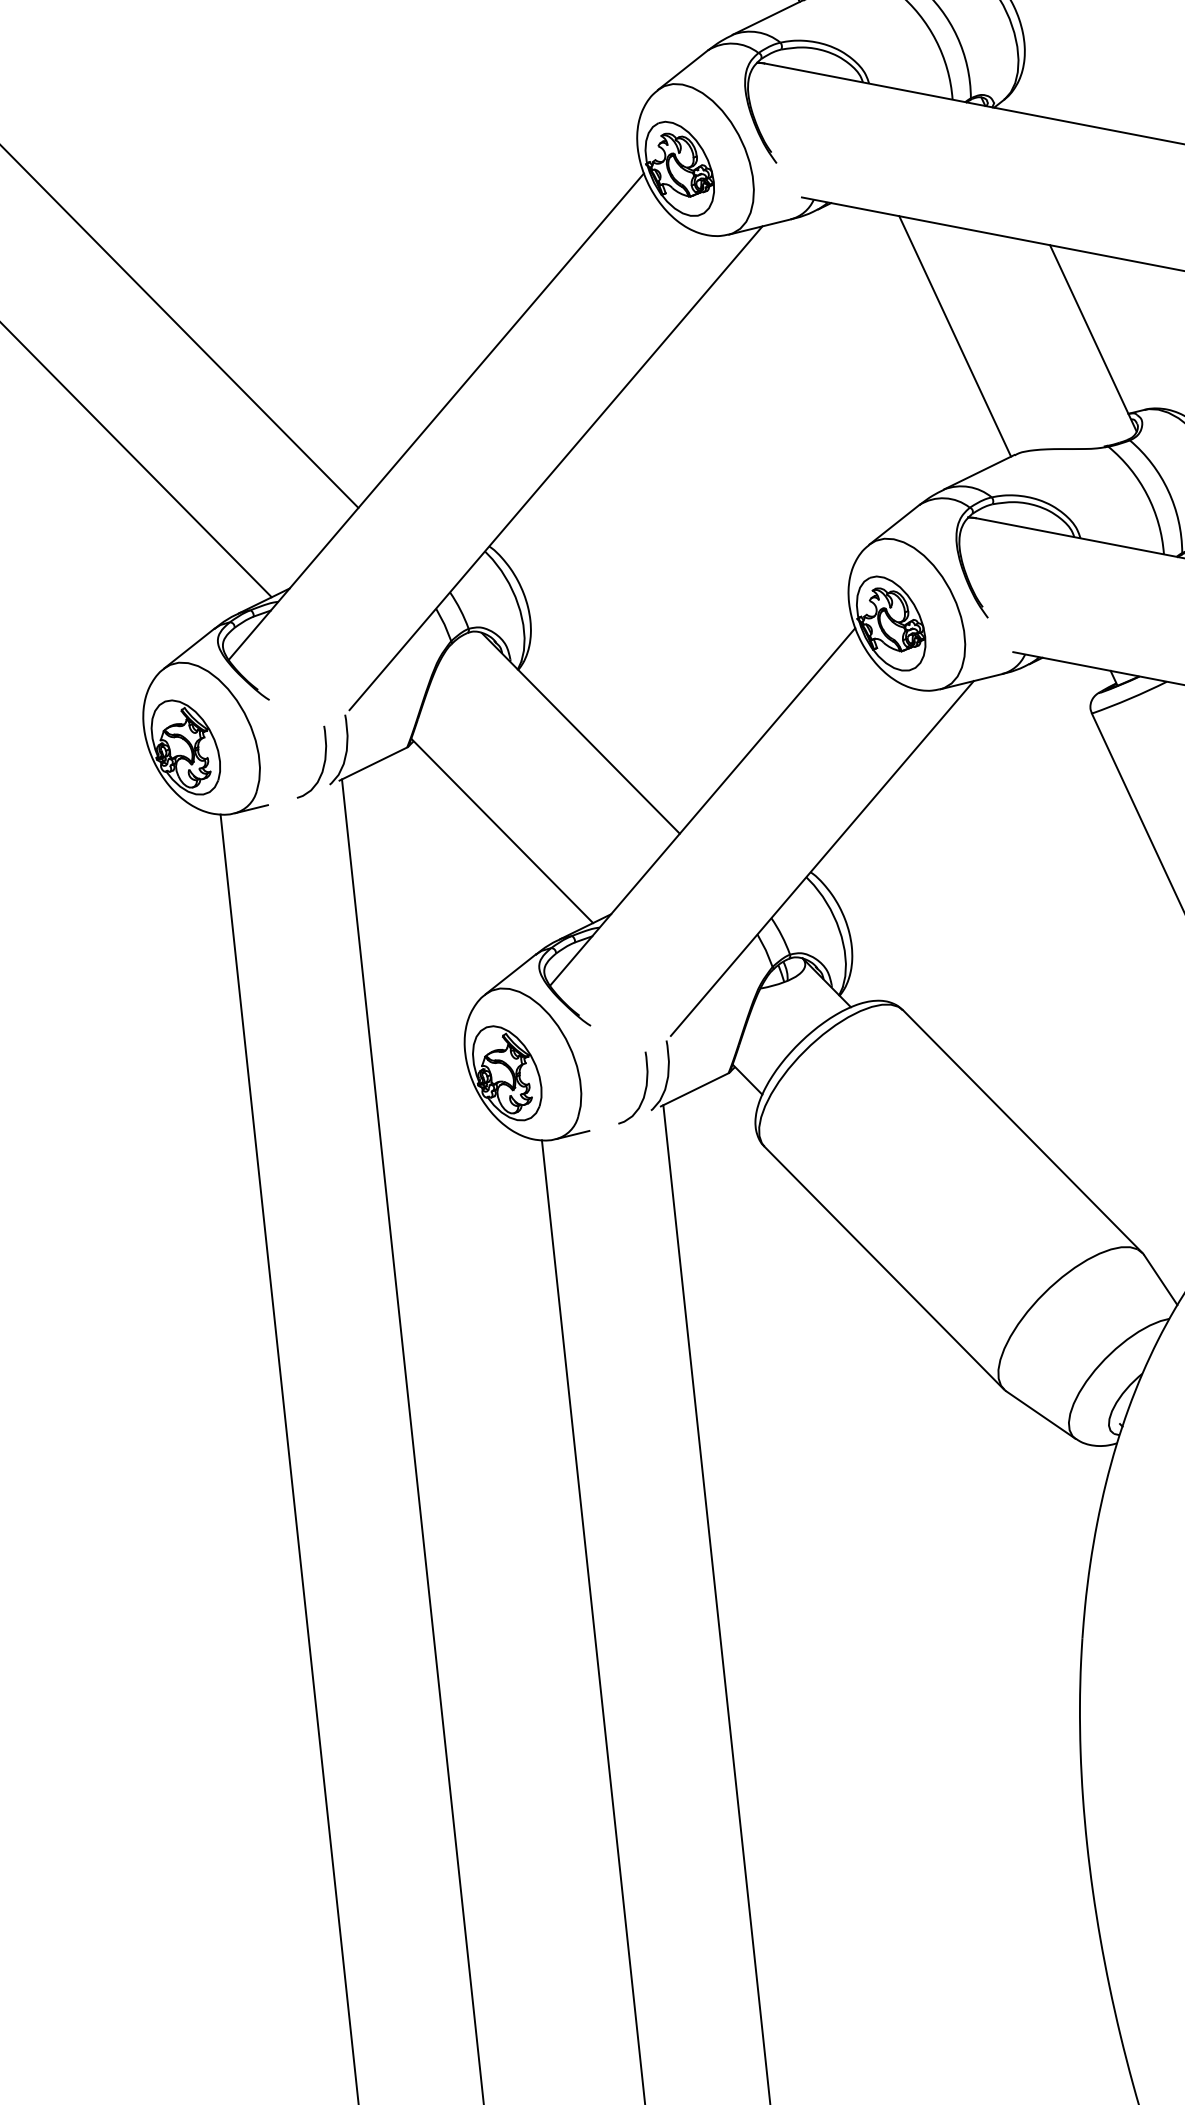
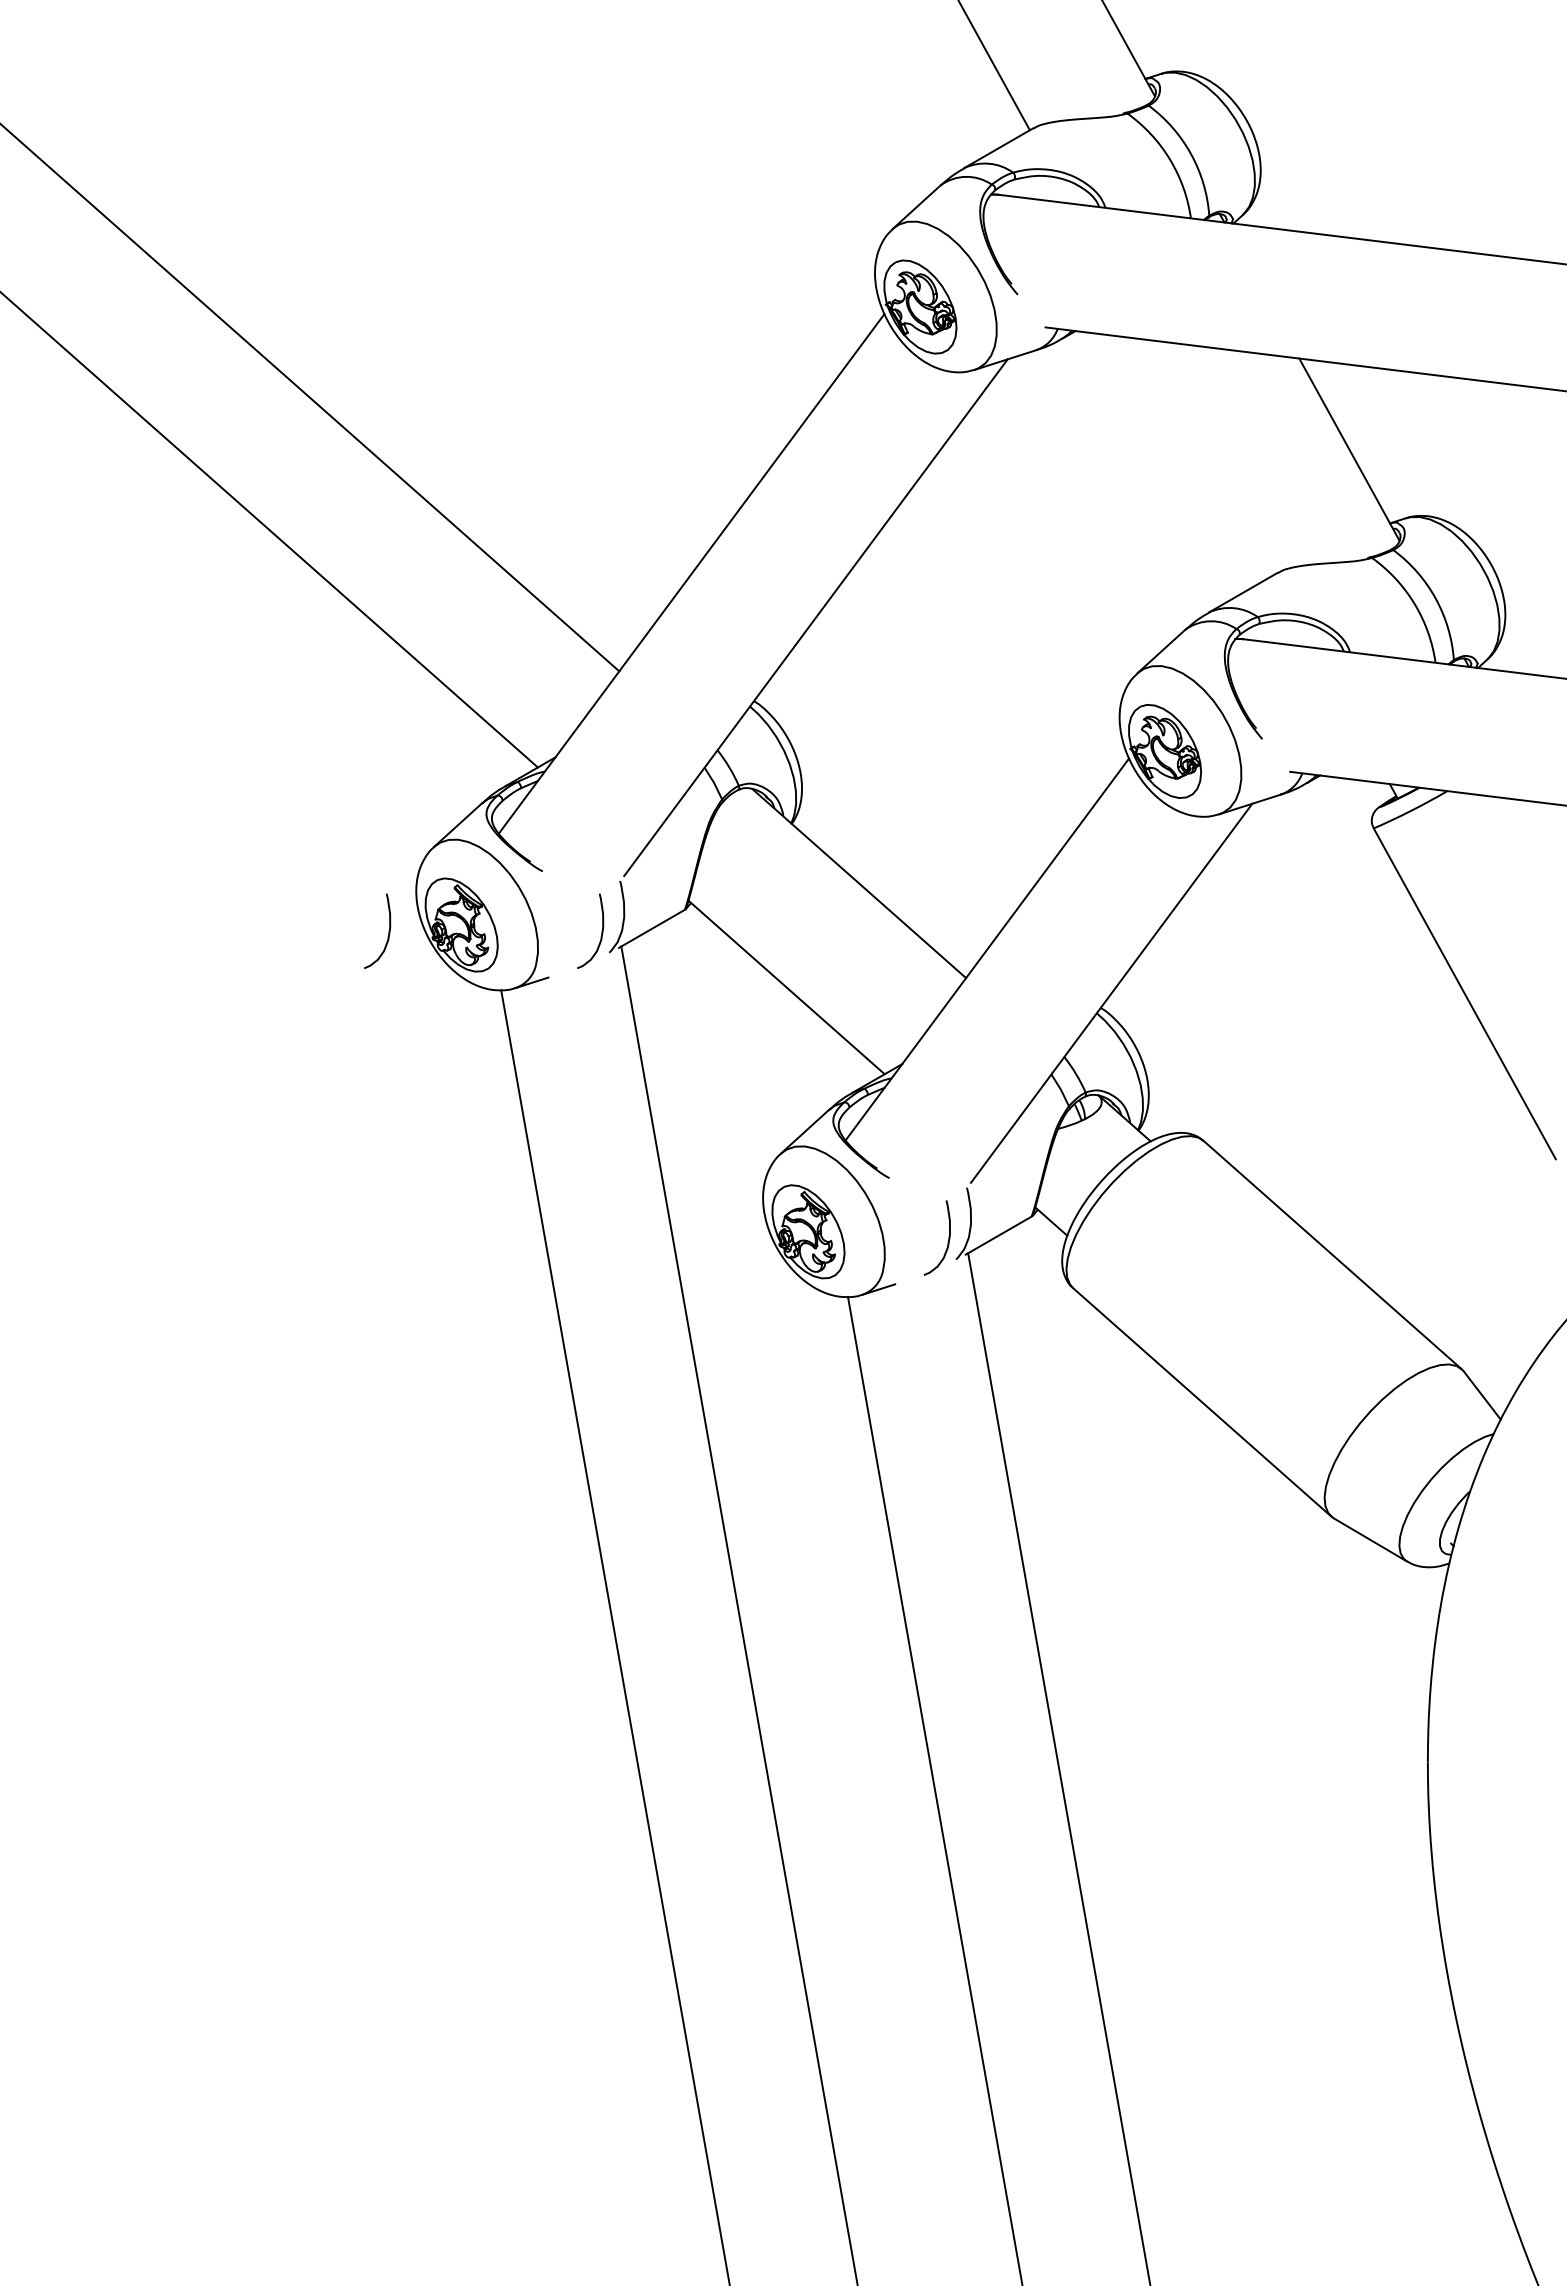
line: (954, 335) -> (1209, 456), removed
curve: (113, 747) -> (388, 930), added

